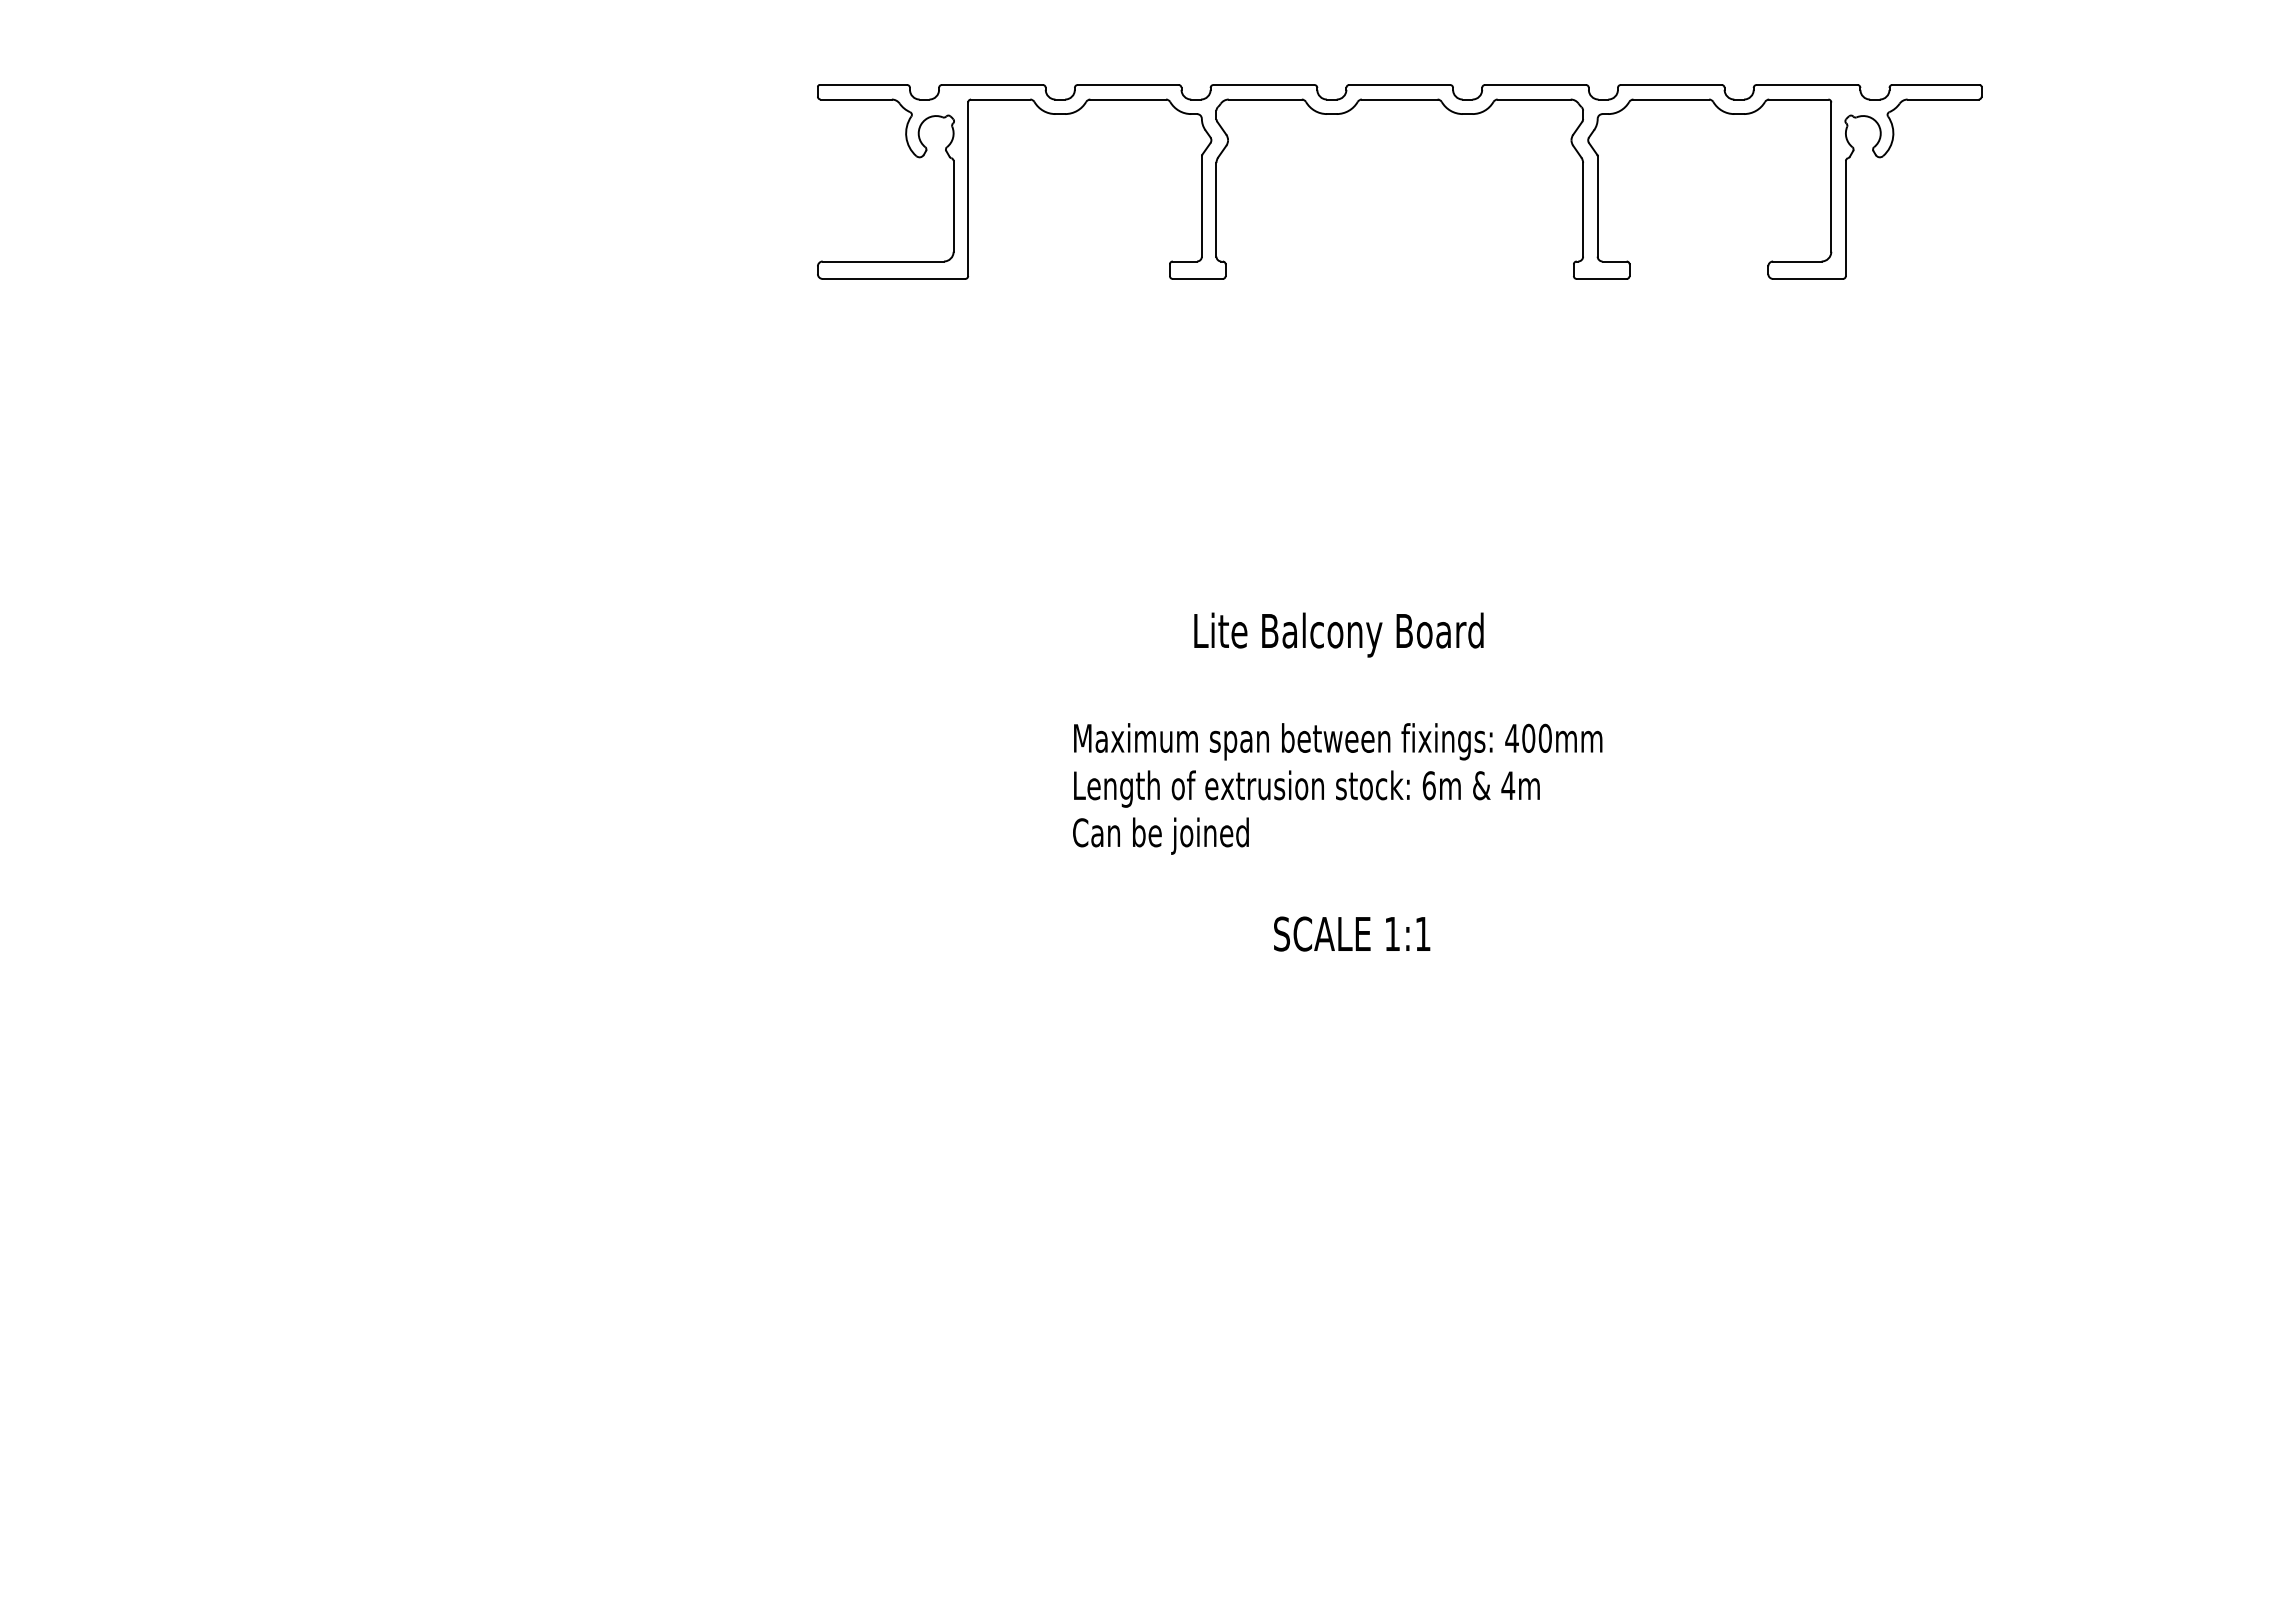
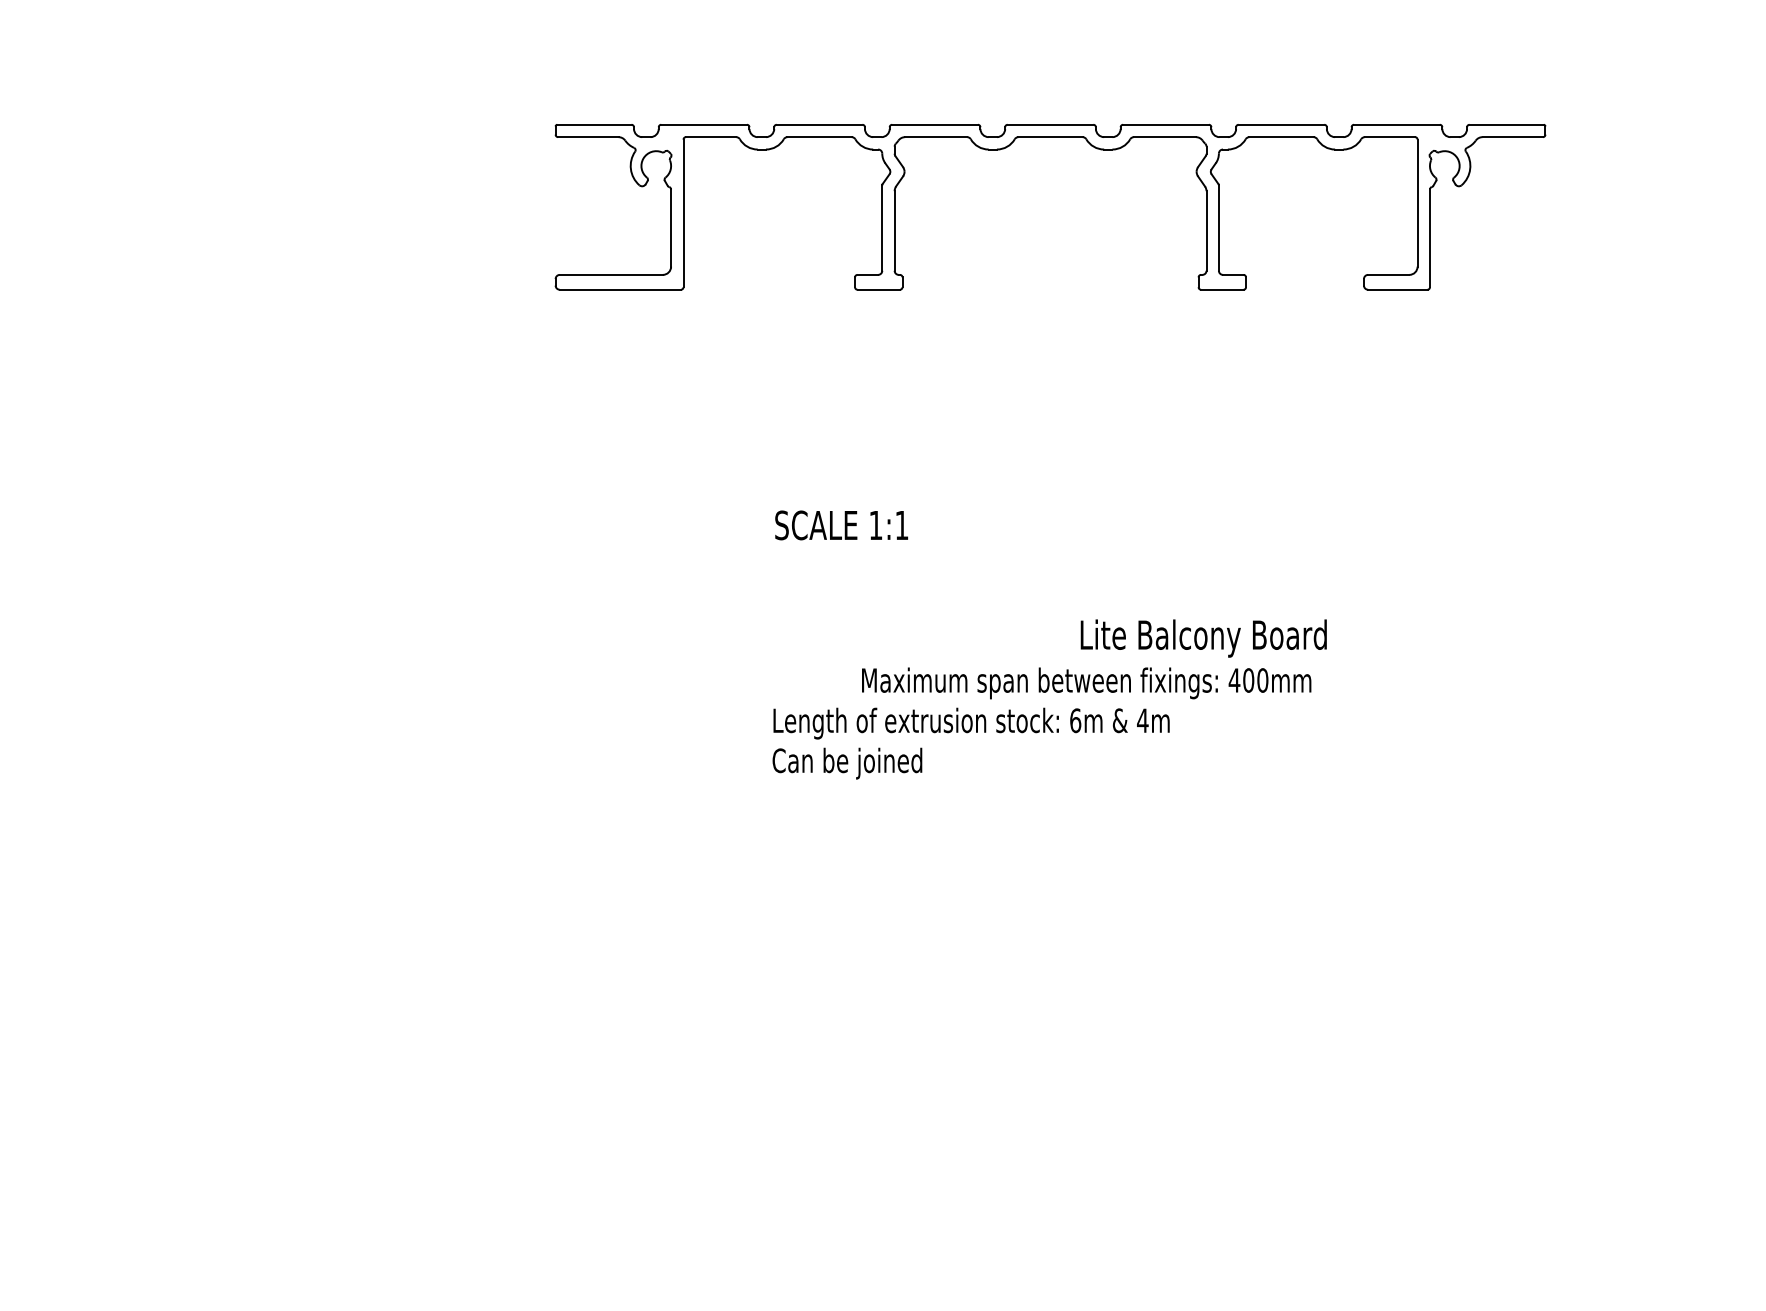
text: (1338, 634) -> (1203, 638), moved
text: (1338, 741) -> (1086, 683), moved
text: (1352, 933) -> (841, 524), moved

